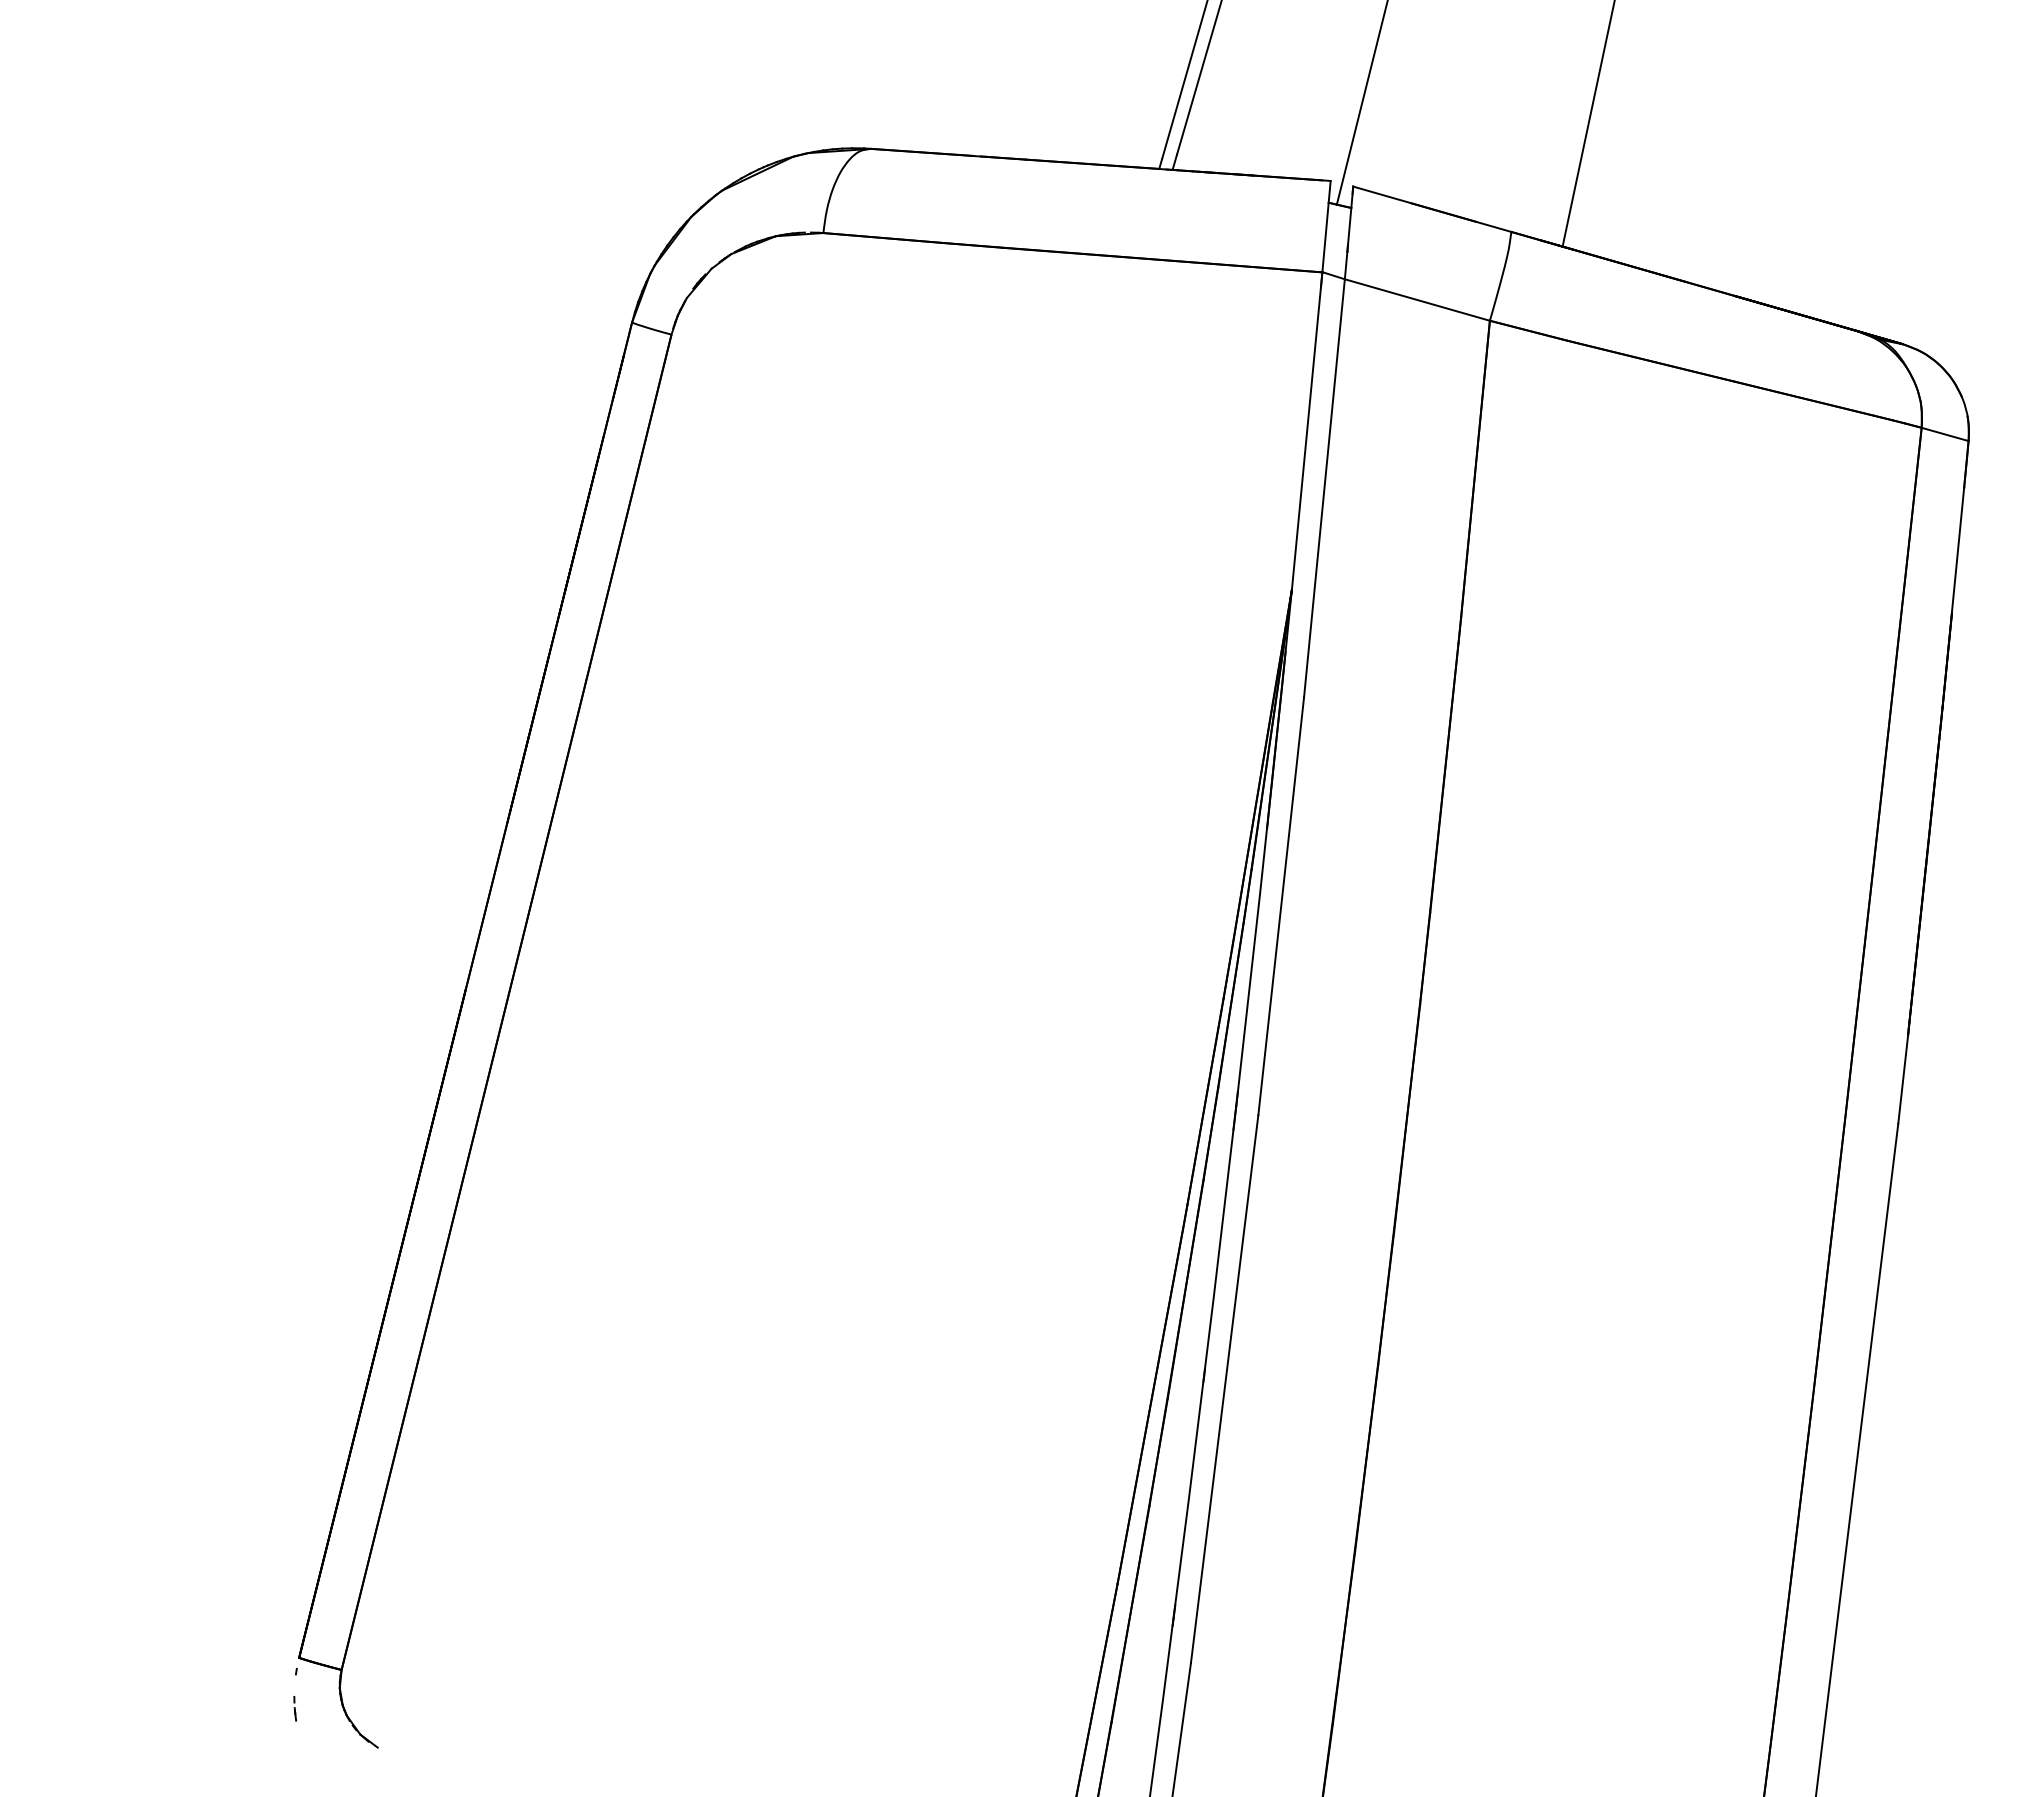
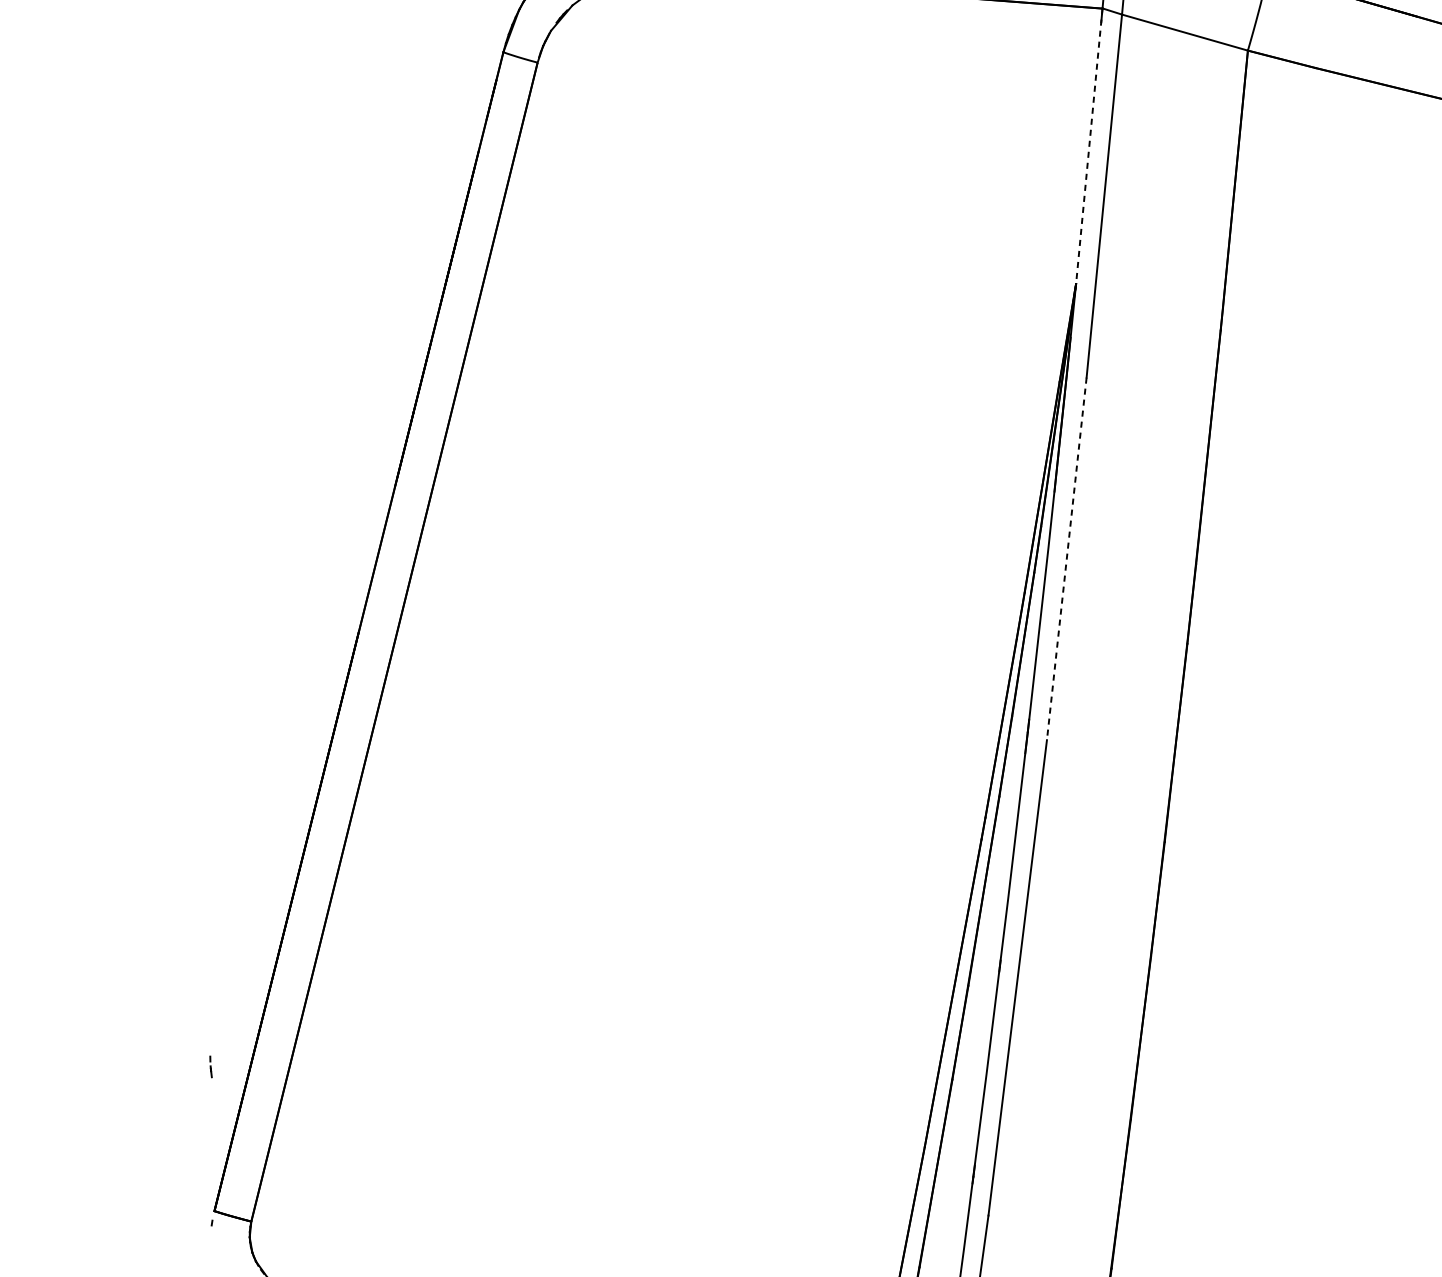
line: (1307, 431) -> (1089, 146), solid -> dashed
line: (1281, 906) -> (1067, 558), solid -> dashed
line: (294, 1708) -> (210, 1066), moved

